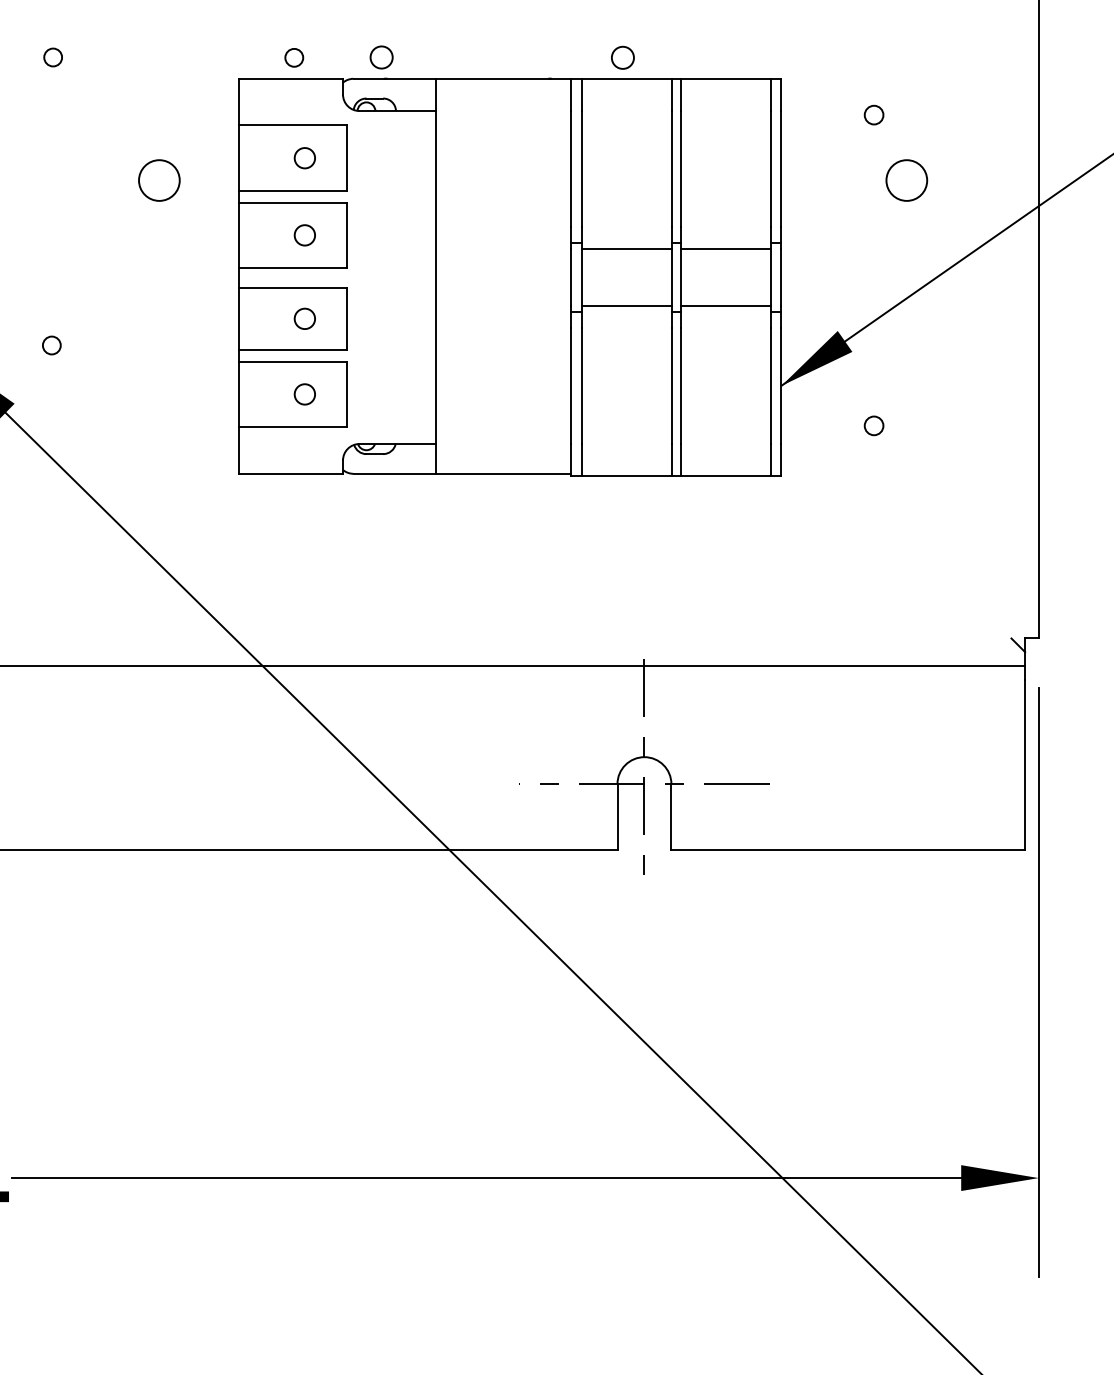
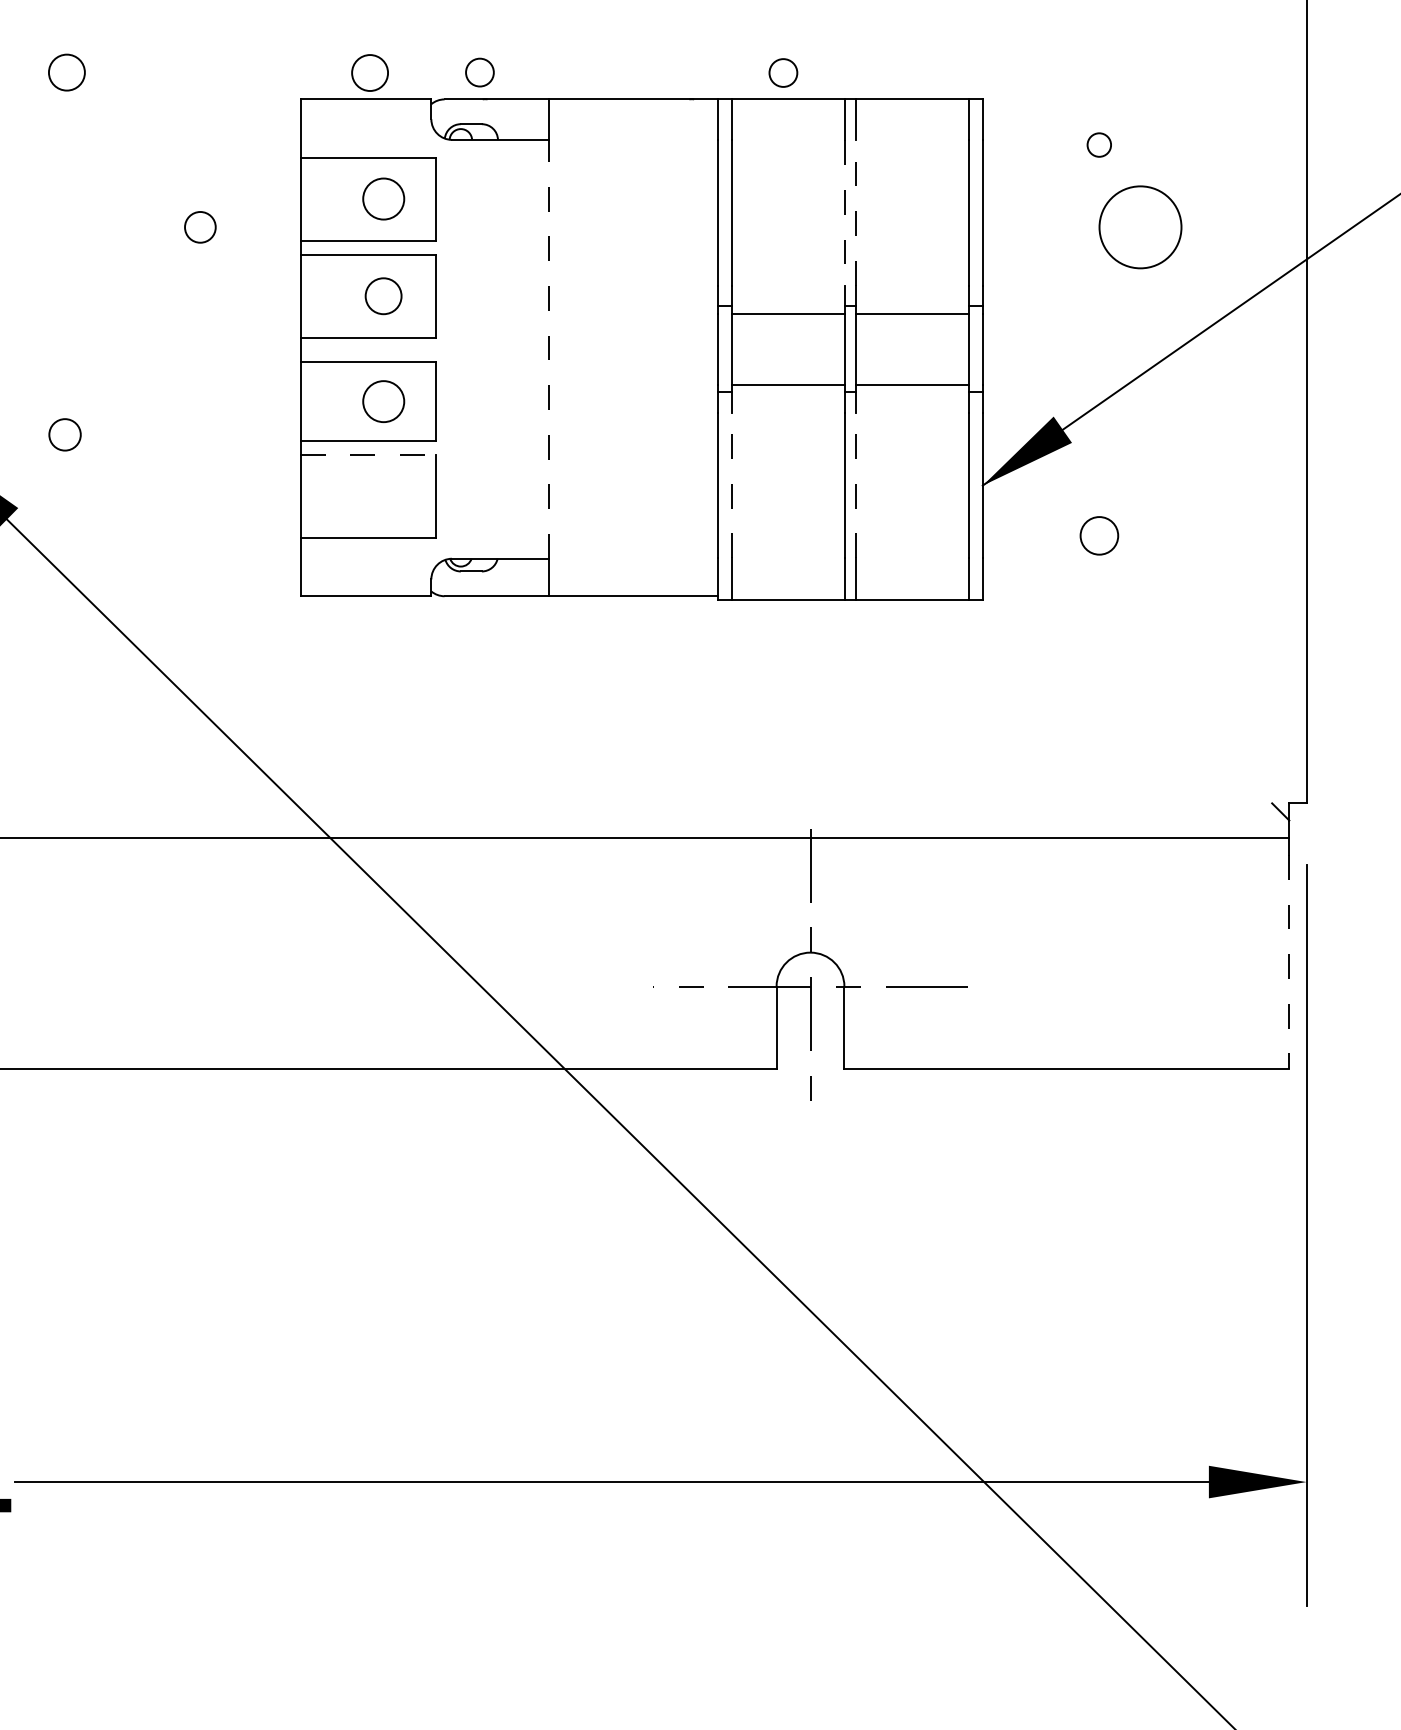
circle: (52, 57) -> (65, 72), size x1.6
circle: (294, 57) -> (370, 72), size x1.6
circle: (304, 158) -> (382, 199), size x1.6
line: (671, 169) -> (844, 213), solid -> dashed
line: (680, 169) -> (855, 213), solid -> dashed
circle: (159, 180) -> (200, 227), size x0.6
circle: (906, 180) -> (1140, 227), size x1.6
circle: (304, 235) -> (382, 296), size x1.4
line: (436, 277) -> (548, 349), solid -> dashed
circle: (304, 318) -> (382, 400), size x1.6
circle: (51, 345) -> (64, 434), size x1.4
line: (293, 361) -> (369, 454), solid -> dashed
line: (581, 385) -> (731, 485), solid -> dashed
line: (680, 385) -> (855, 485), solid -> dashed
circle: (304, 394) -> (382, 496), removed
circle: (873, 425) -> (1098, 535), size x1.6
line: (1025, 765) -> (1289, 963), solid -> dashed

